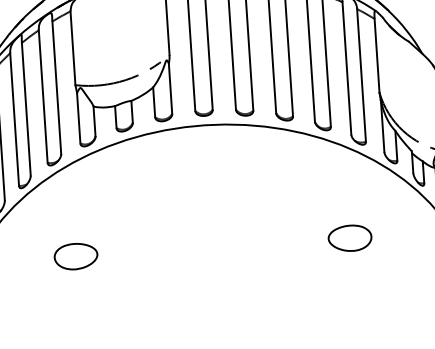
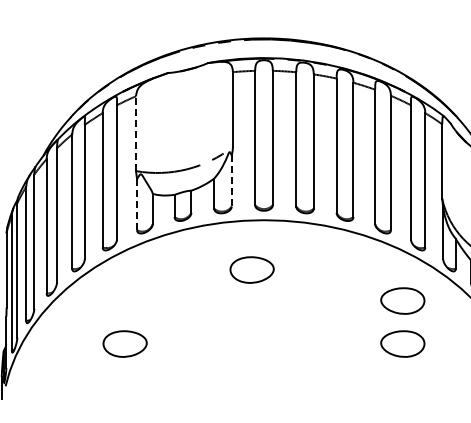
line: (72, 48) -> (135, 133), solid -> dashed
line: (170, 89) -> (231, 181), solid -> dashed
line: (79, 118) -> (137, 204), solid -> dashed
part: (195, 174) -> (251, 269), added
part: (346, 195) -> (402, 300), added

